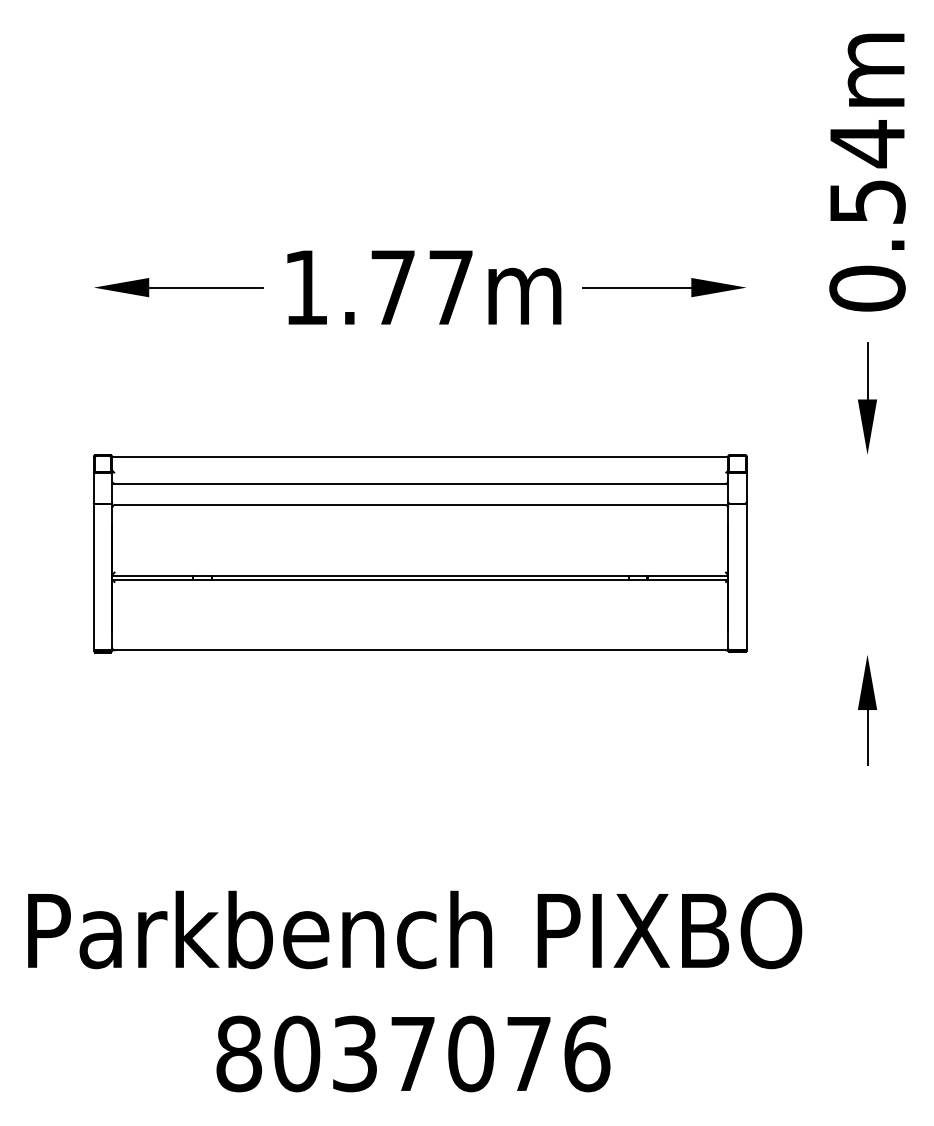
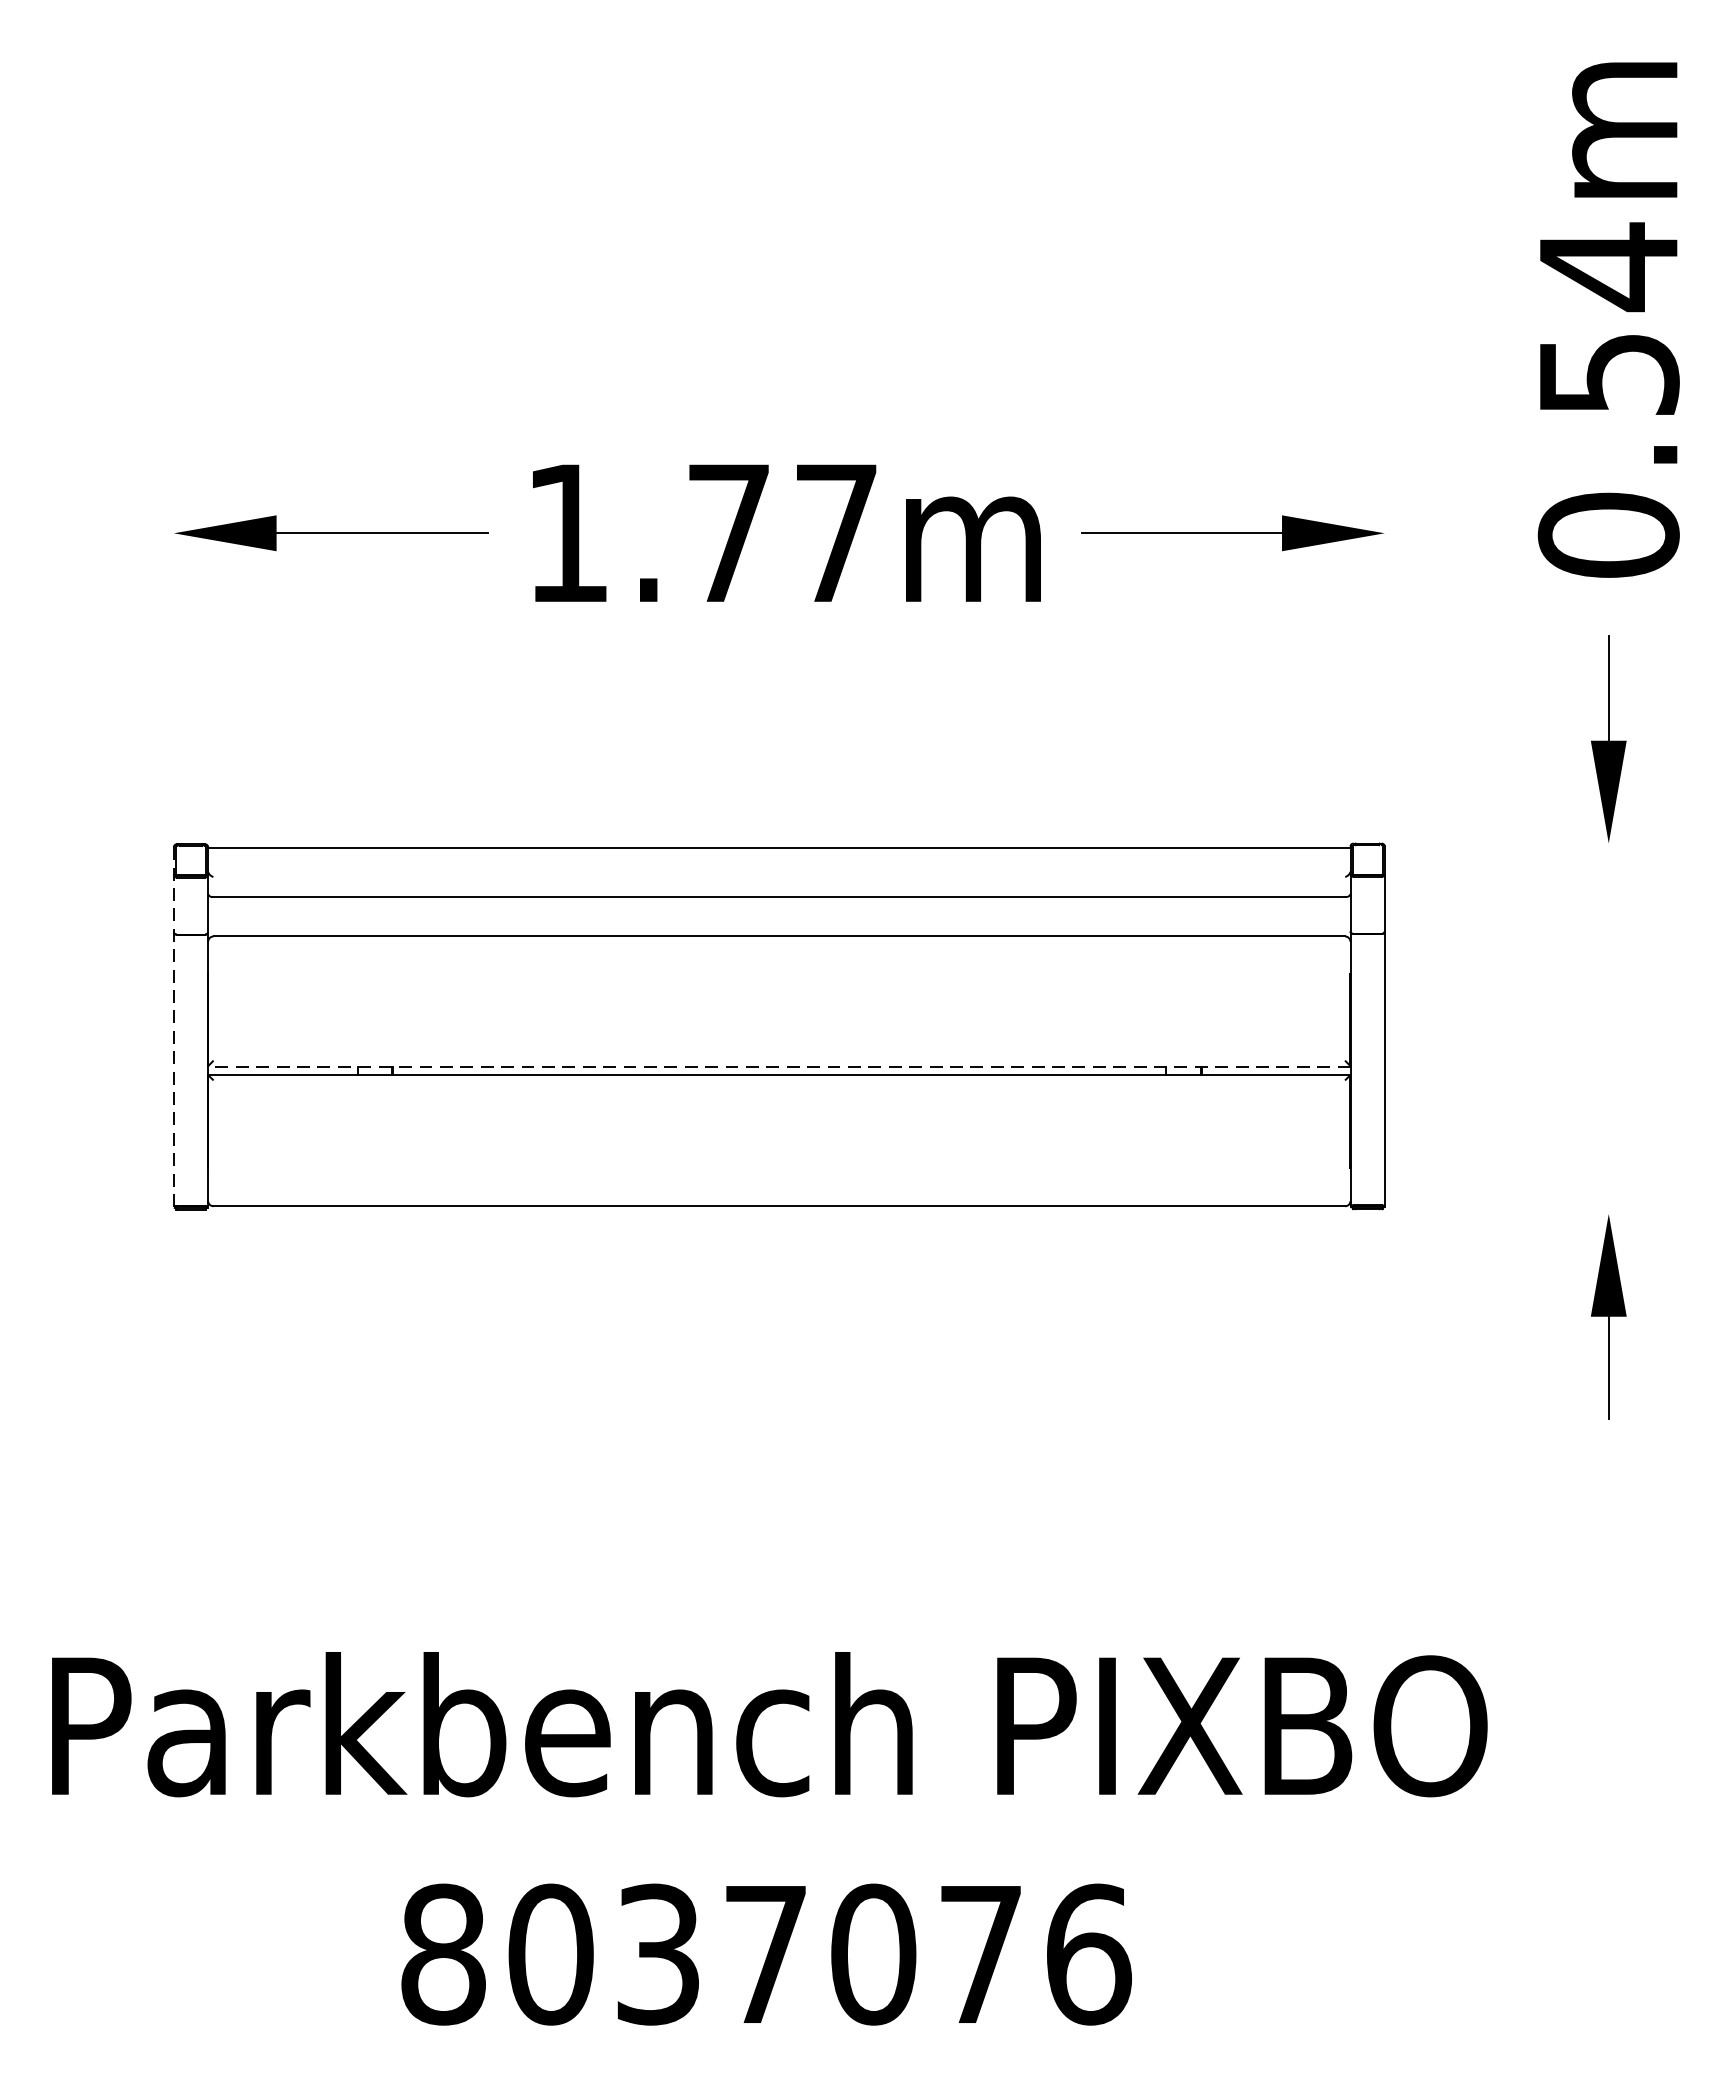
line: (93, 554) -> (173, 1028), solid -> dashed
line: (420, 575) -> (779, 1067), solid -> dashed

